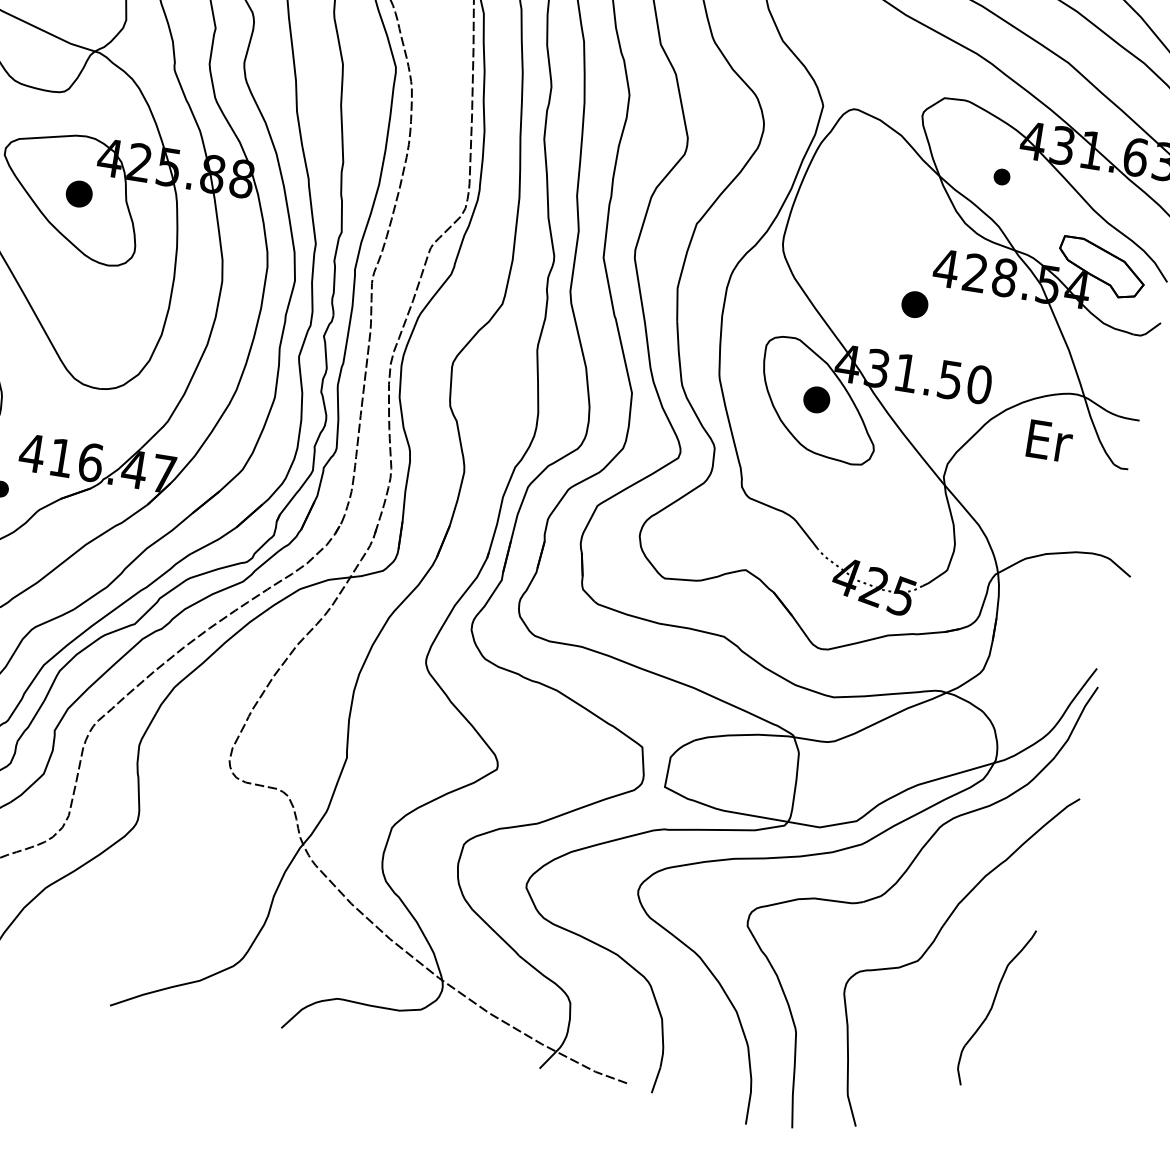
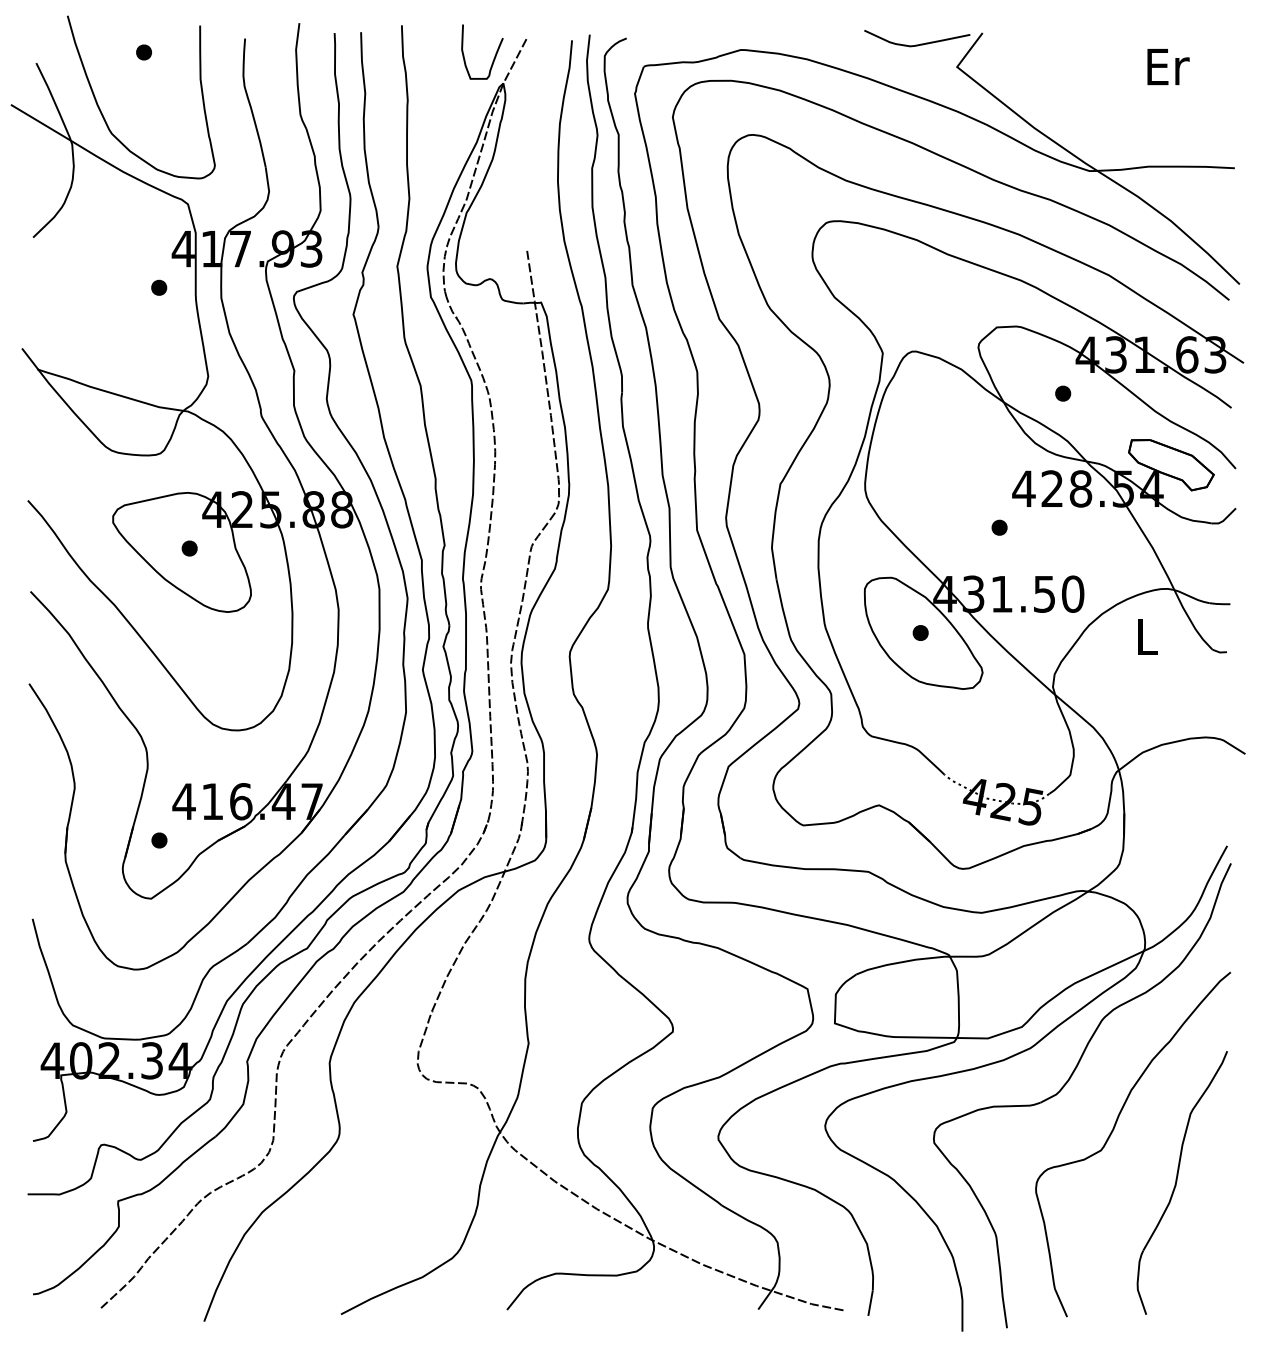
part: (78, 193) -> (189, 548), size x0.62
part: (914, 304) -> (999, 527), size x0.62
part: (816, 399) -> (920, 632), size x0.62
text: (1050, 441) -> (1148, 637), Er -> L
part: (995, 1006) -> (1181, 1182), size x1.67

